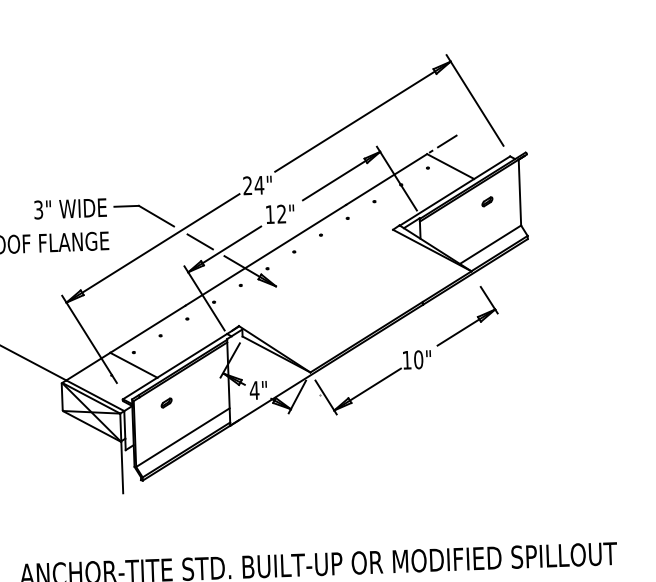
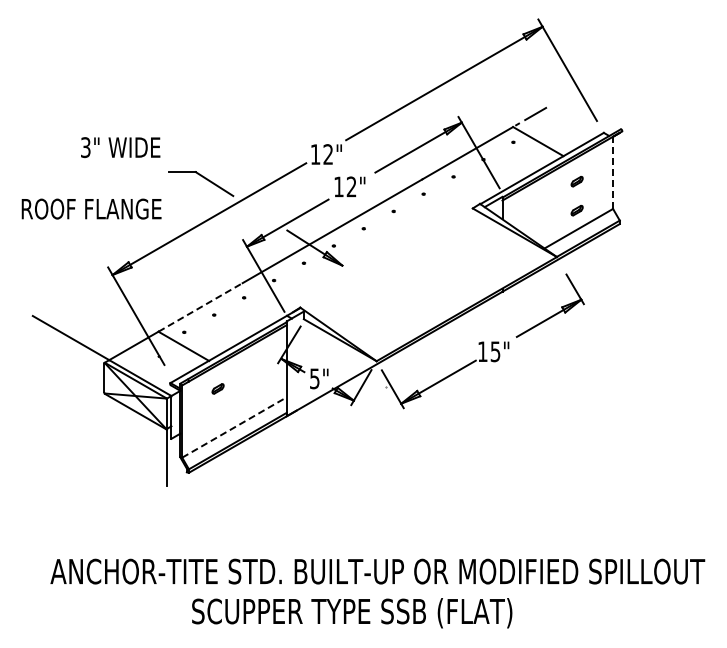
text: (253, 185) -> (321, 154), 24" -> 12"
line: (520, 192) -> (613, 172), solid -> dashed
text: (70, 208) -> (120, 147), moved
part: (487, 228) -> (576, 210), added
line: (199, 241) -> (260, 213), removed
line: (147, 329) -> (200, 307), solid -> dashed
text: (418, 359) -> (495, 351), 10" -> 15"
text: (254, 390) -> (314, 378), 4" -> 5"
line: (182, 437) -> (234, 427), solid -> dashed

